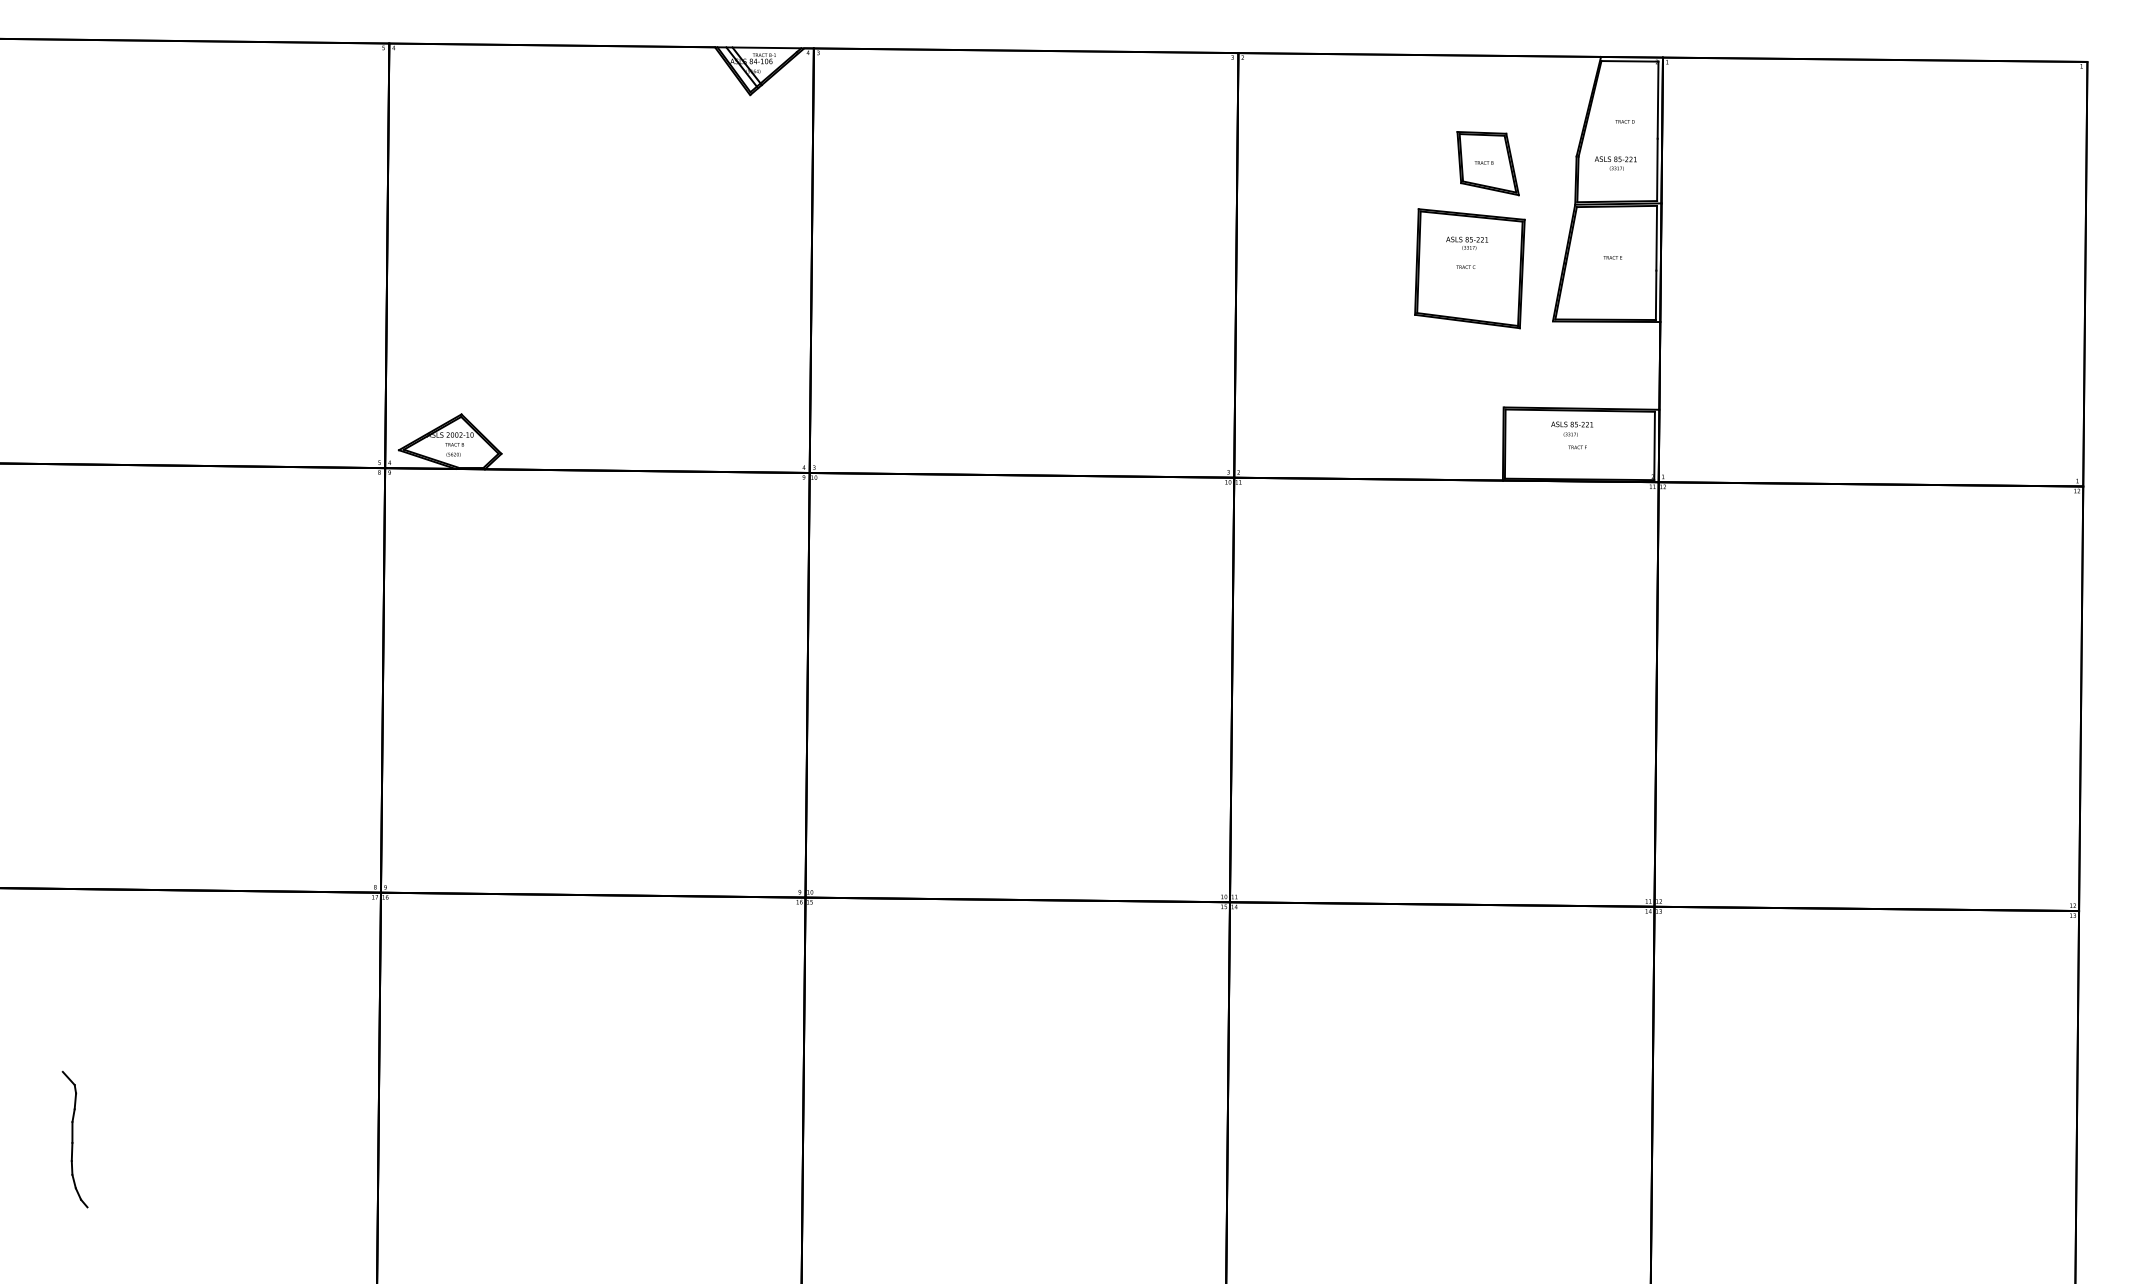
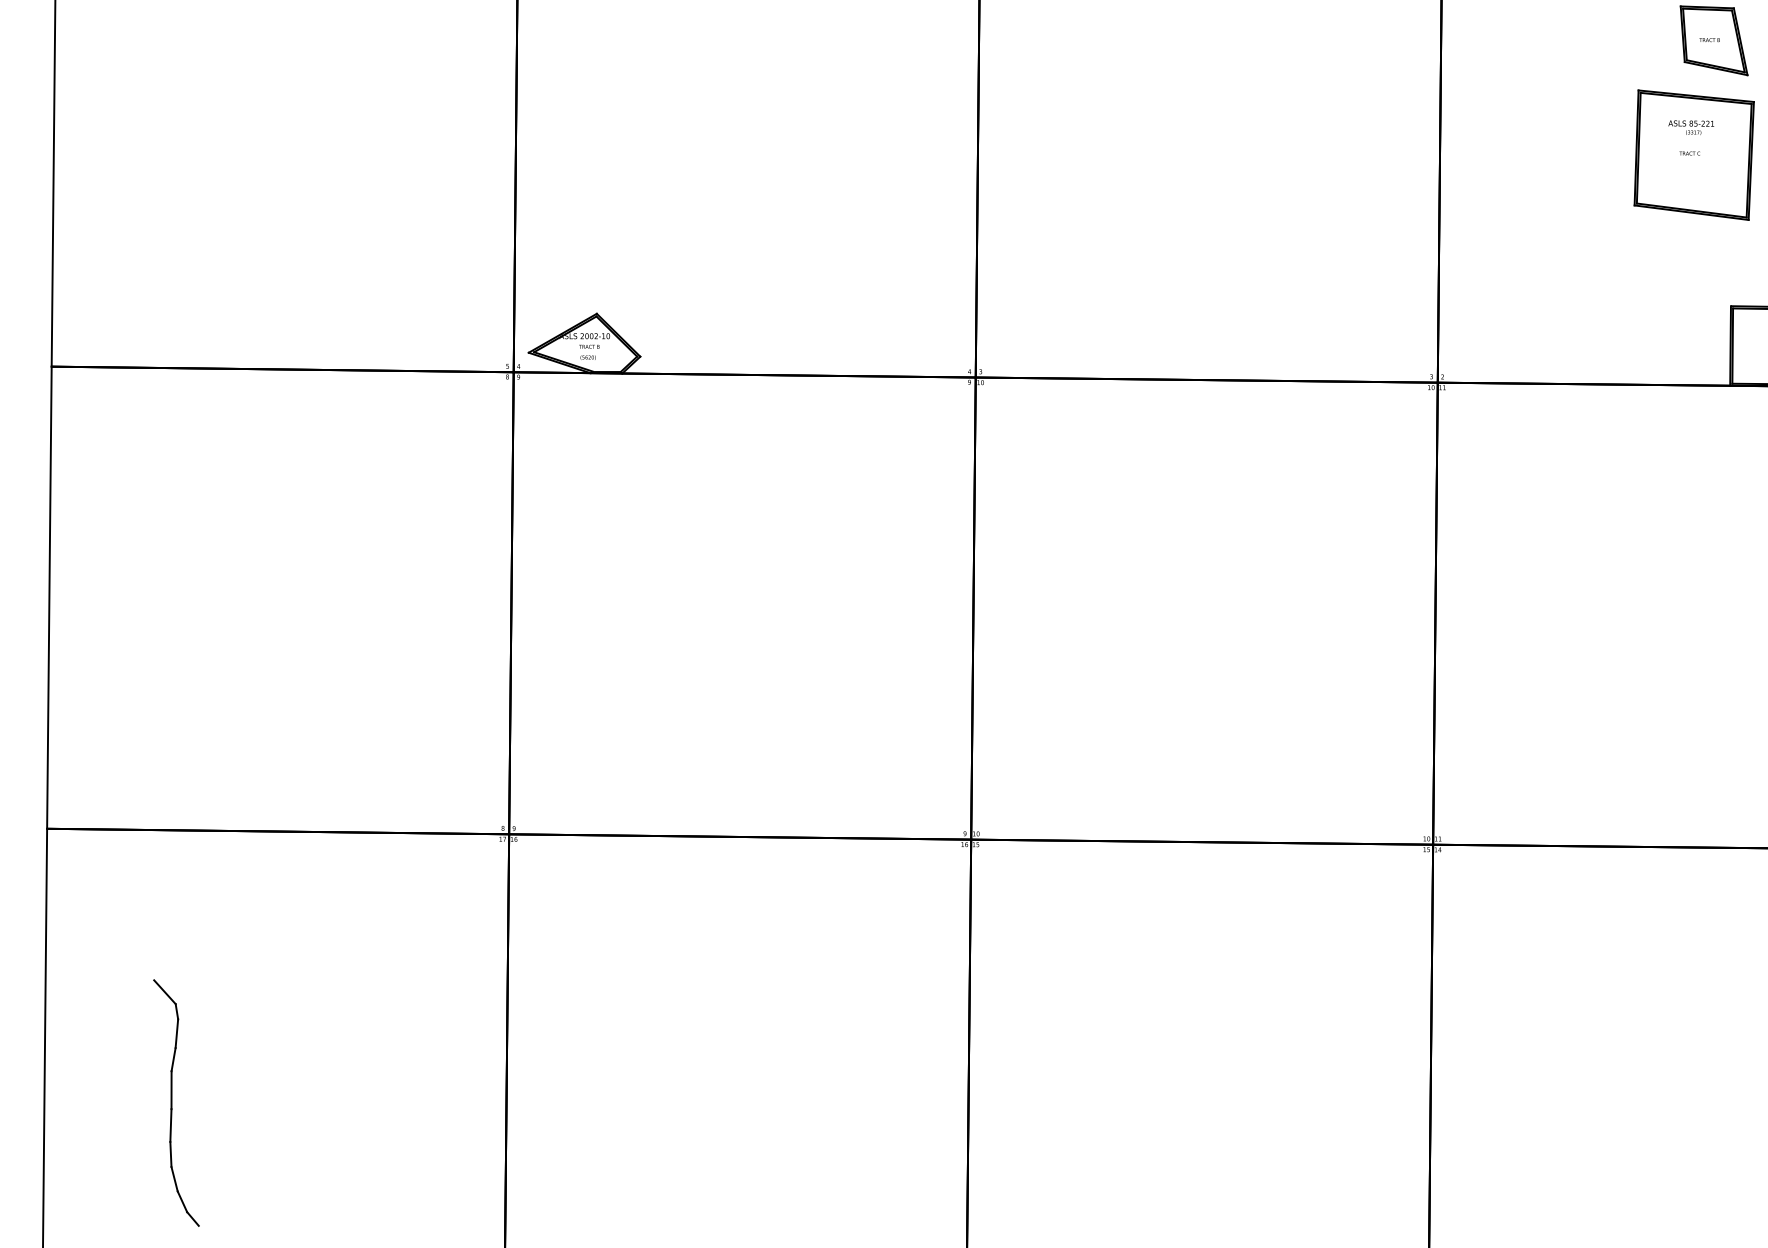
part: (74, 1139) -> (175, 1102), size x1.67

